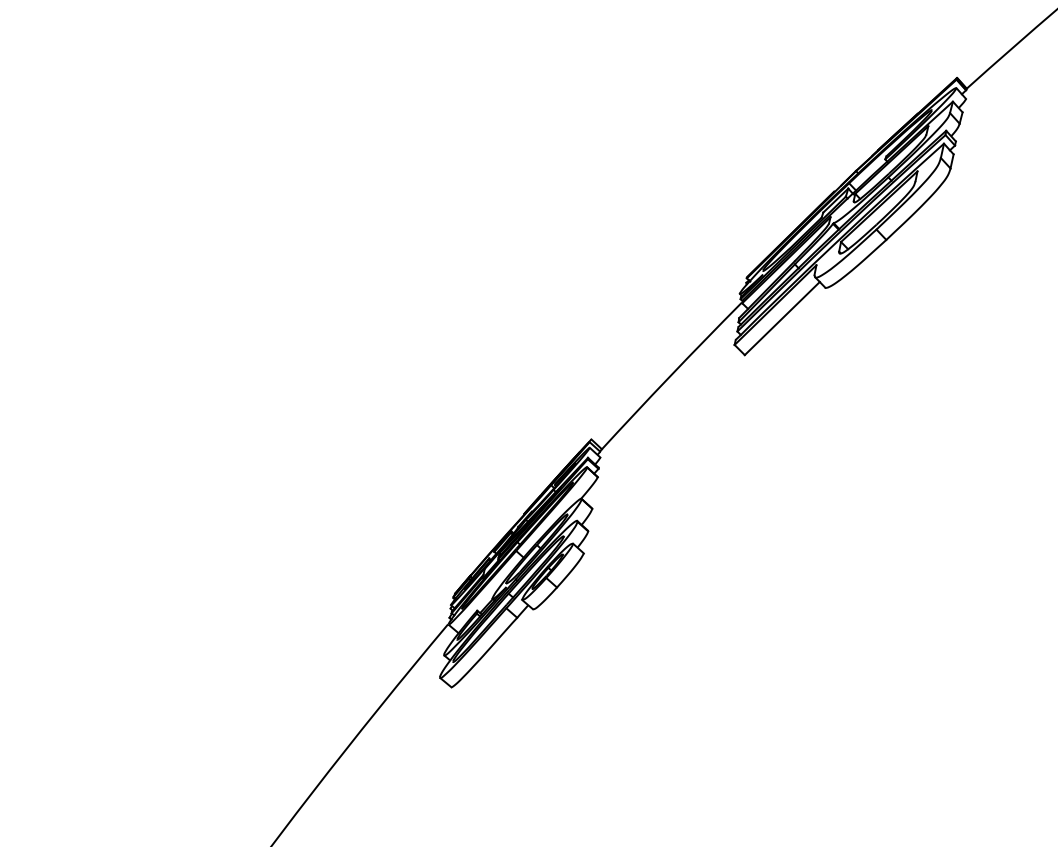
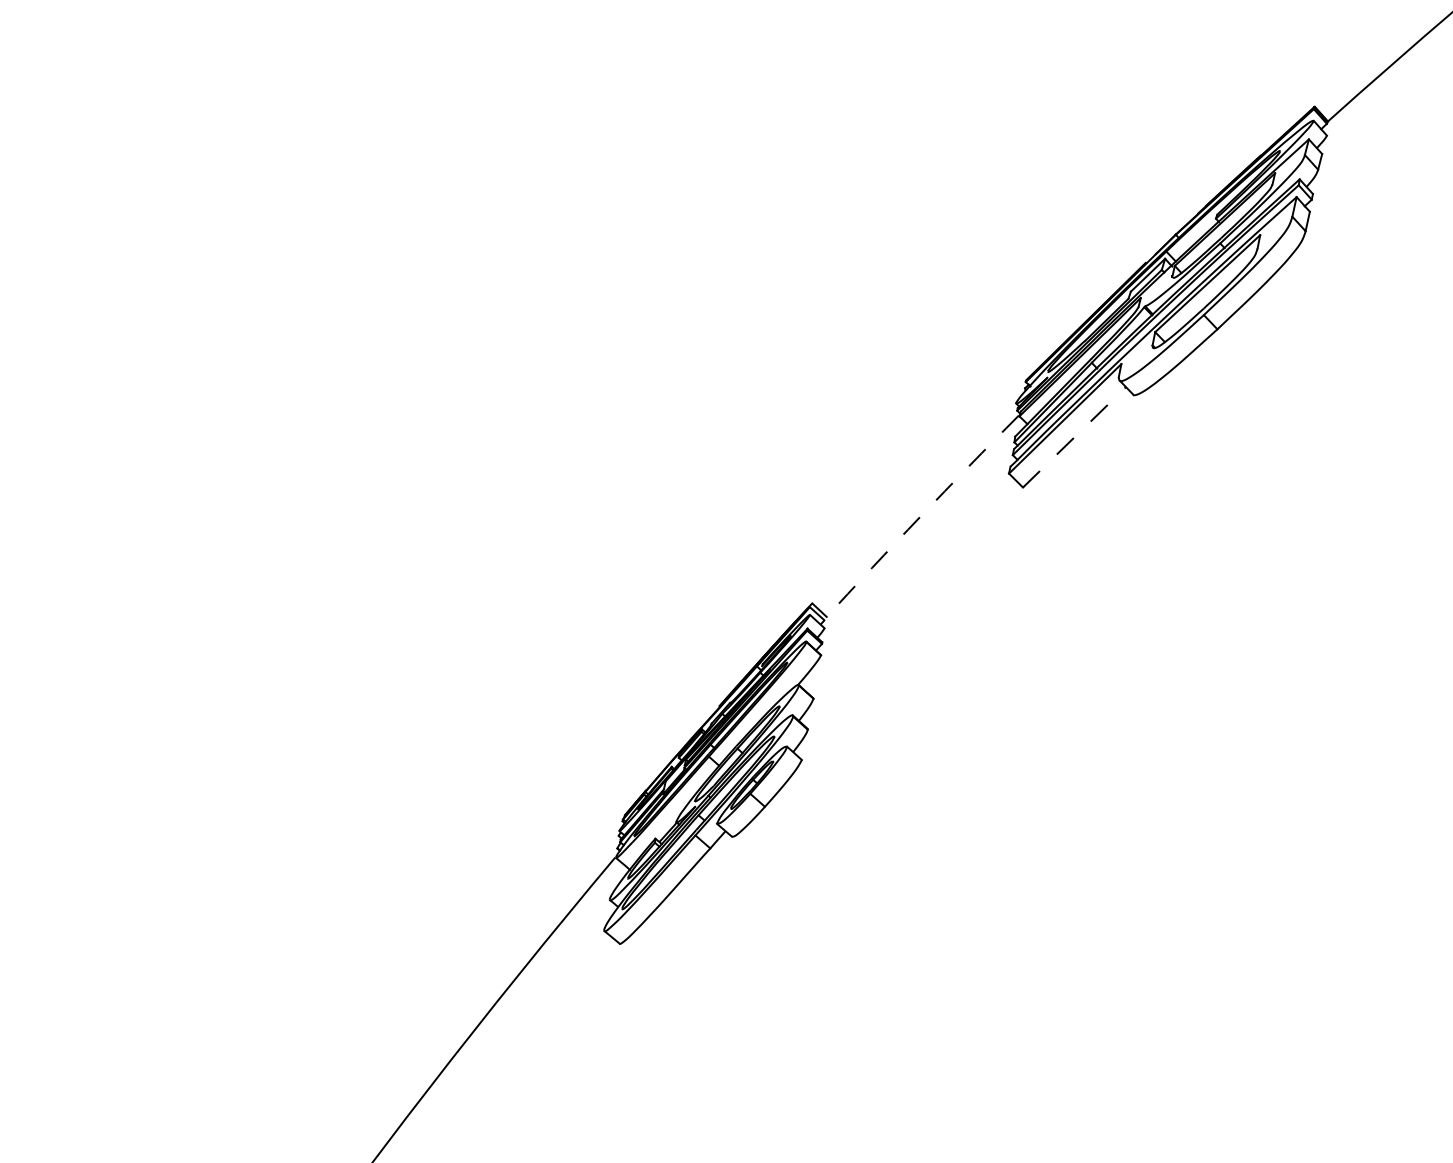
line: (782, 318) -> (1074, 437), solid -> dashed
arc: (670, 376) -> (920, 516), solid -> dashed

